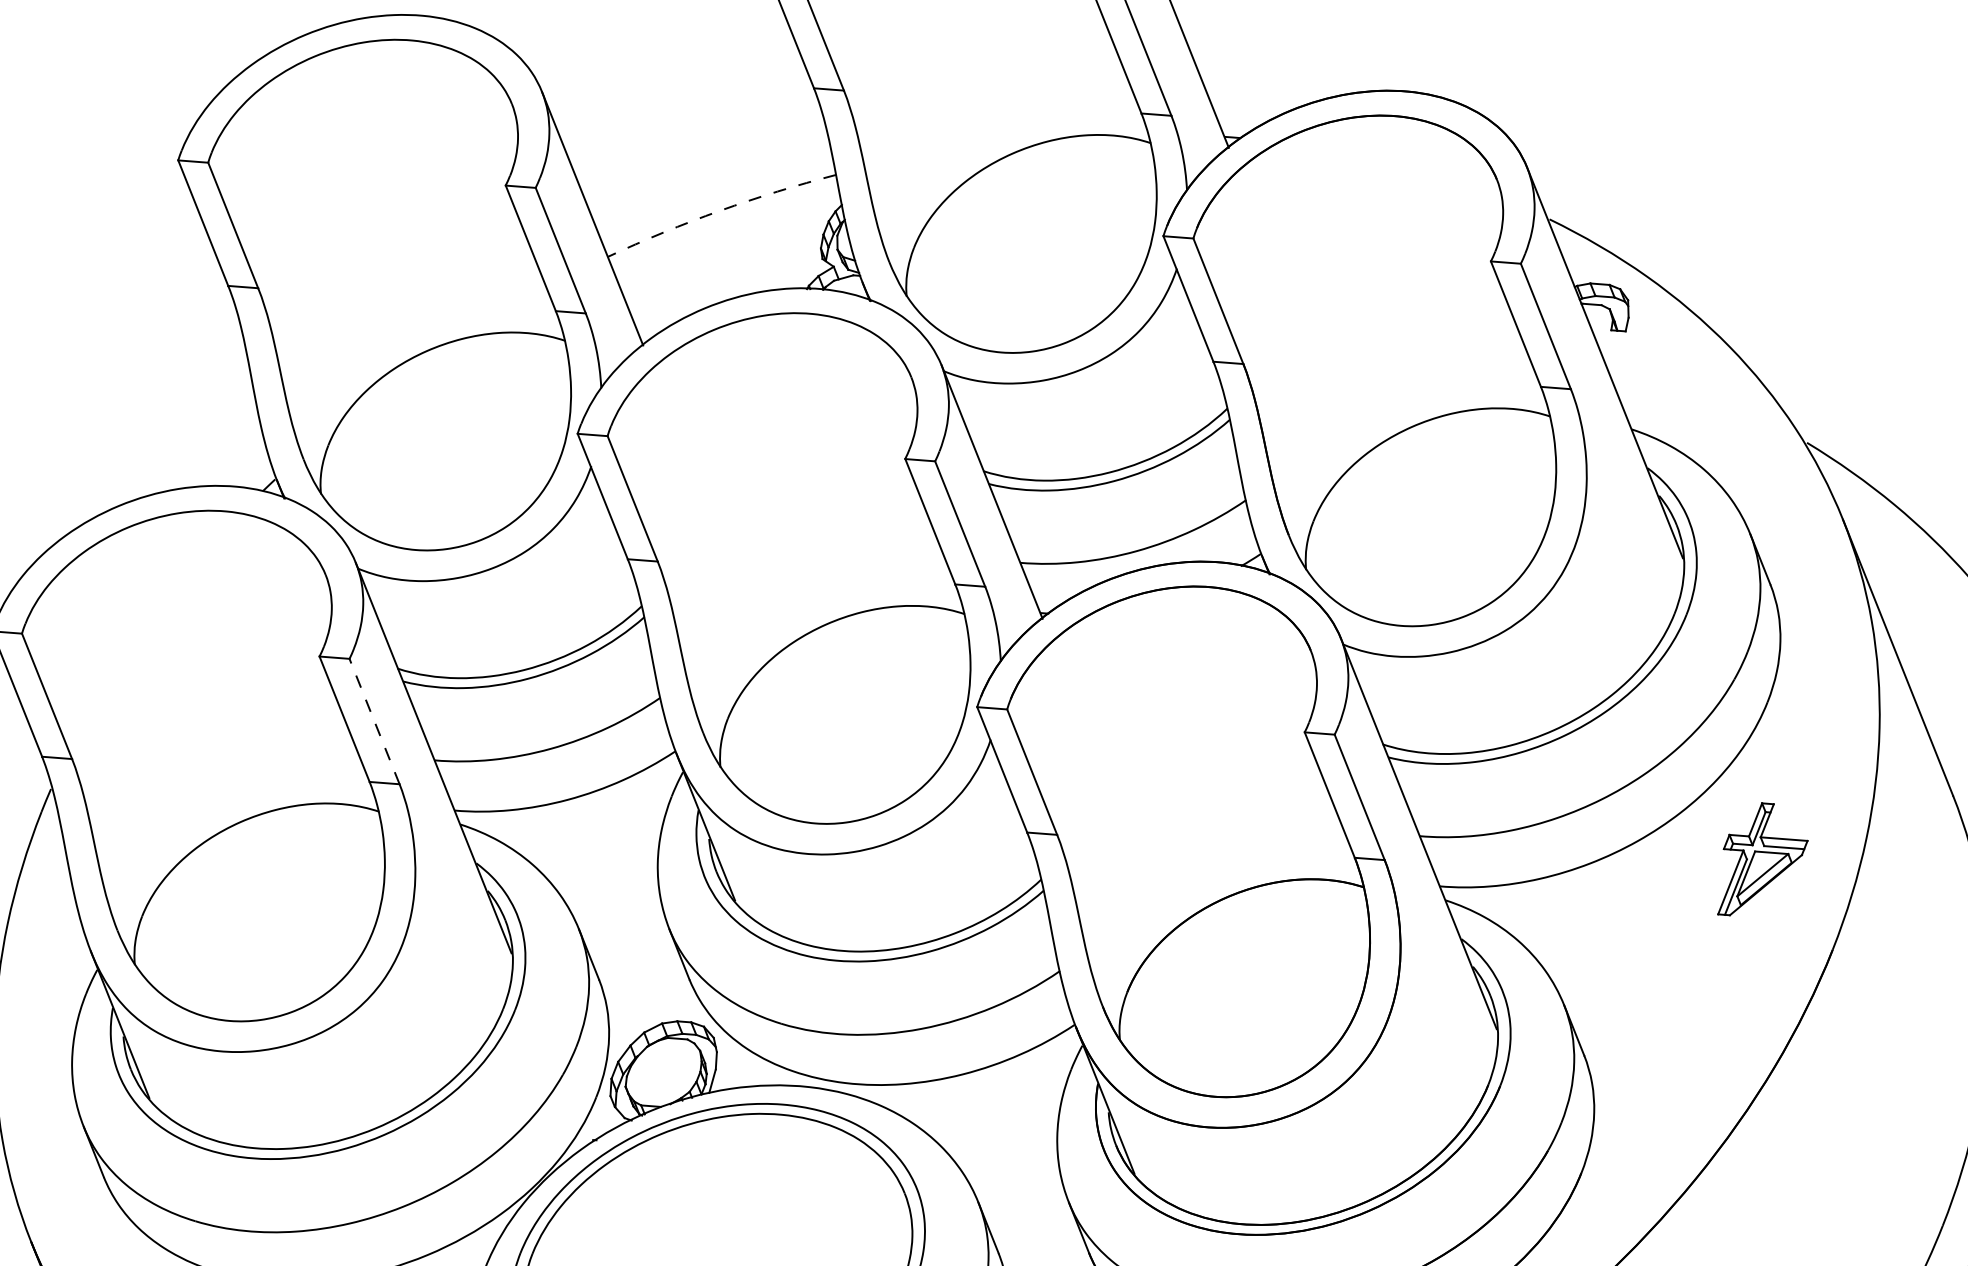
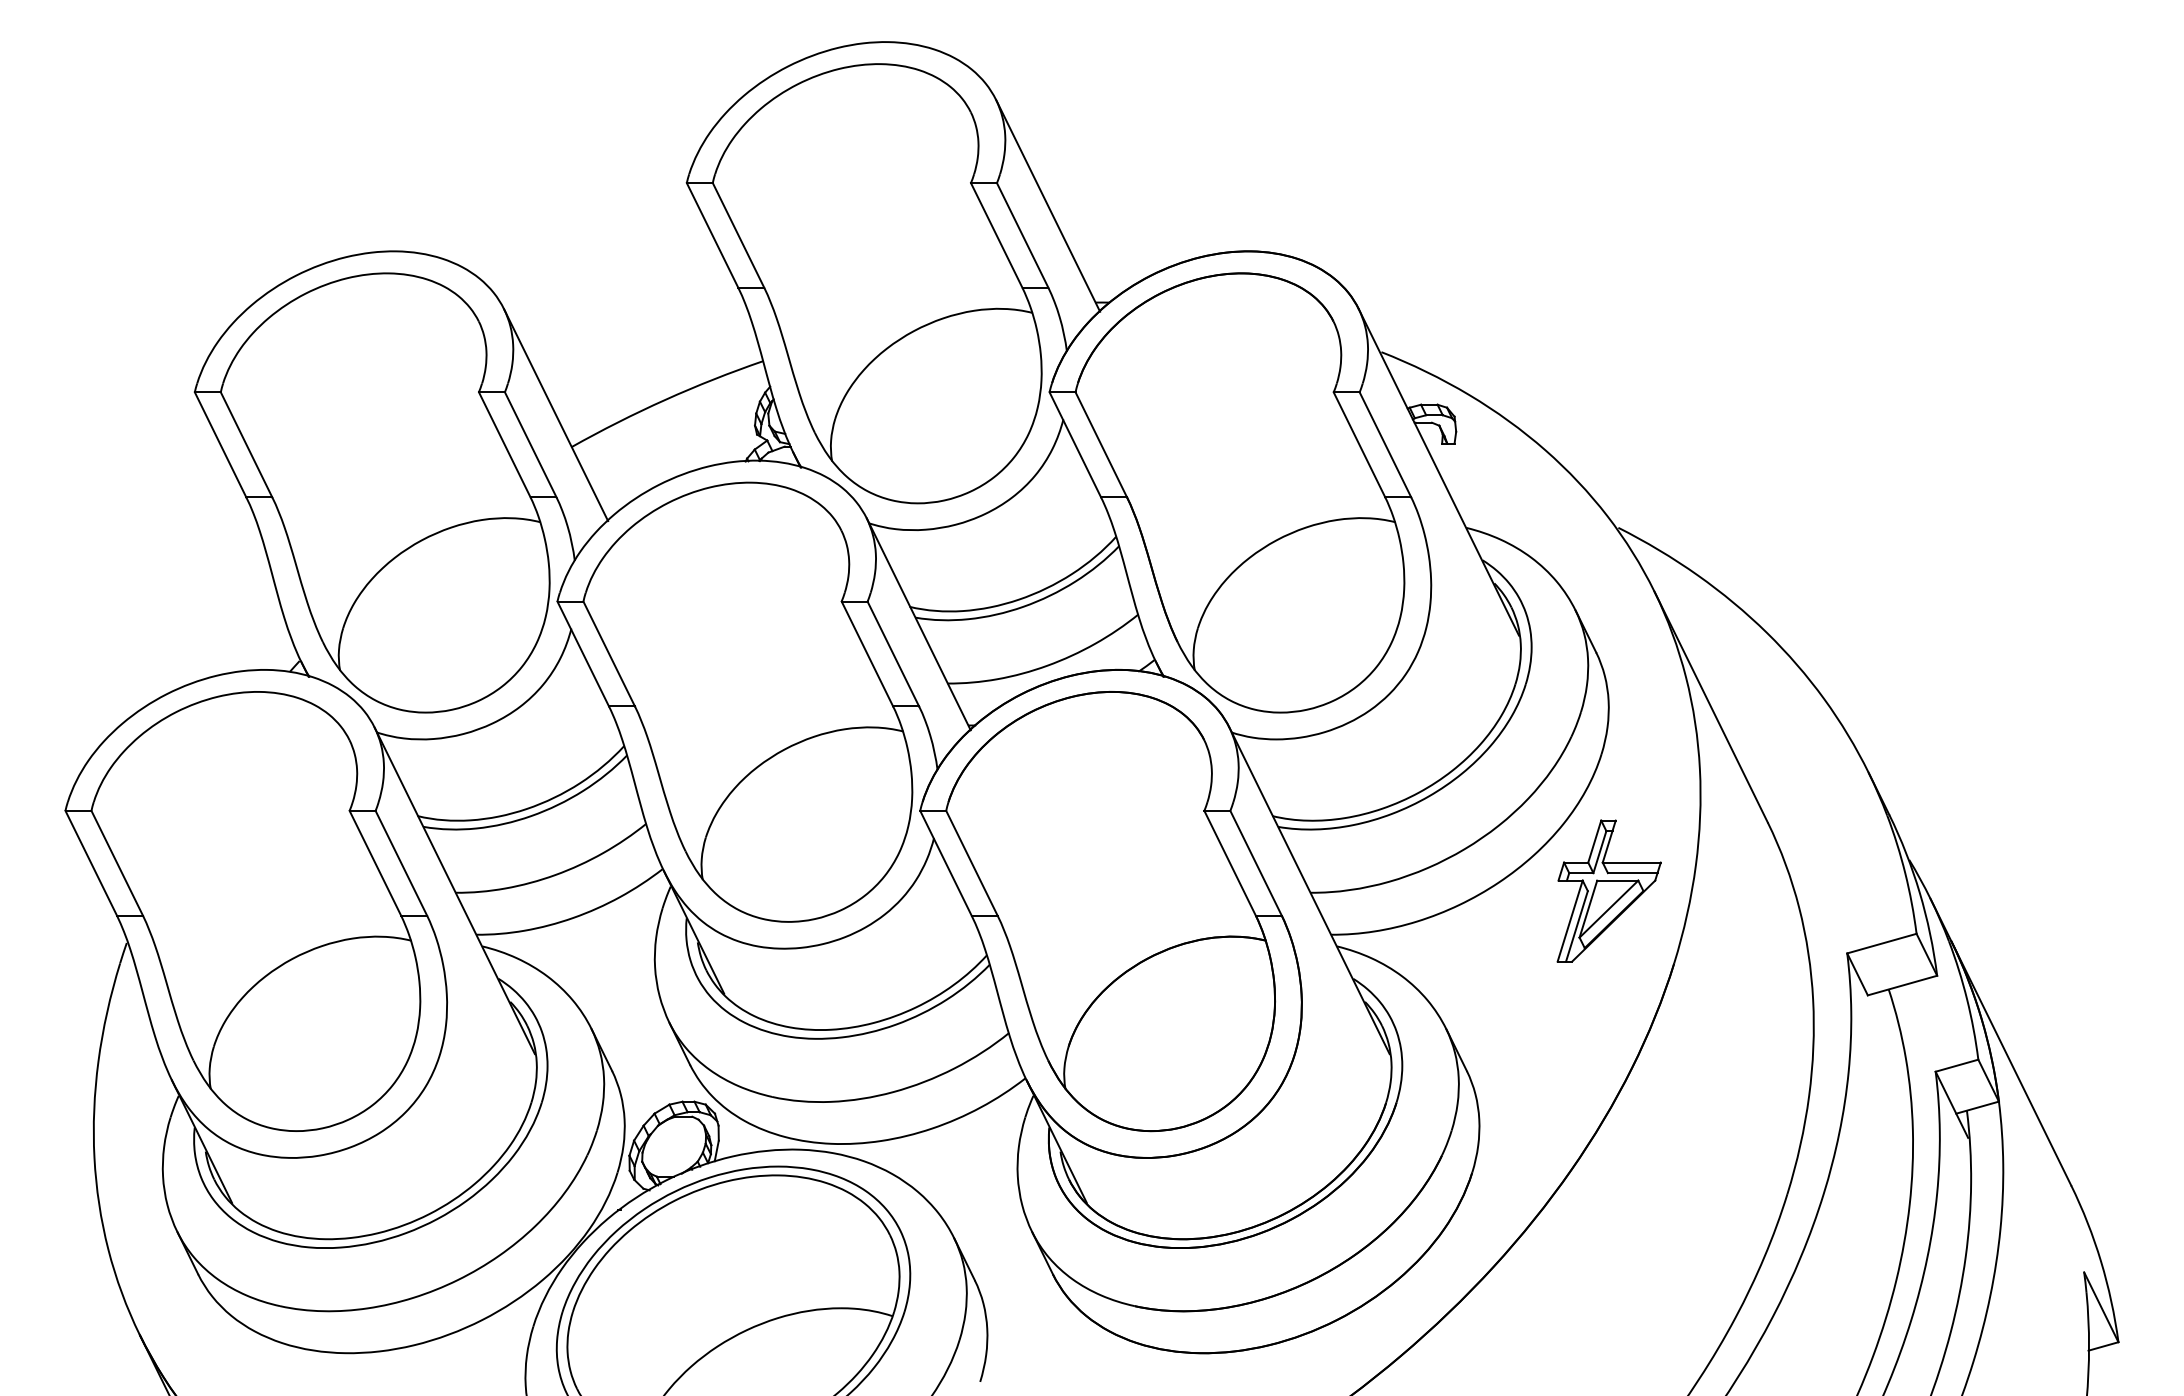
arc: (720, 210) -> (665, 399), dashed -> solid
line: (374, 720) -> (401, 862), dashed -> solid
part: (1763, 859) -> (1608, 890), size x1.43

